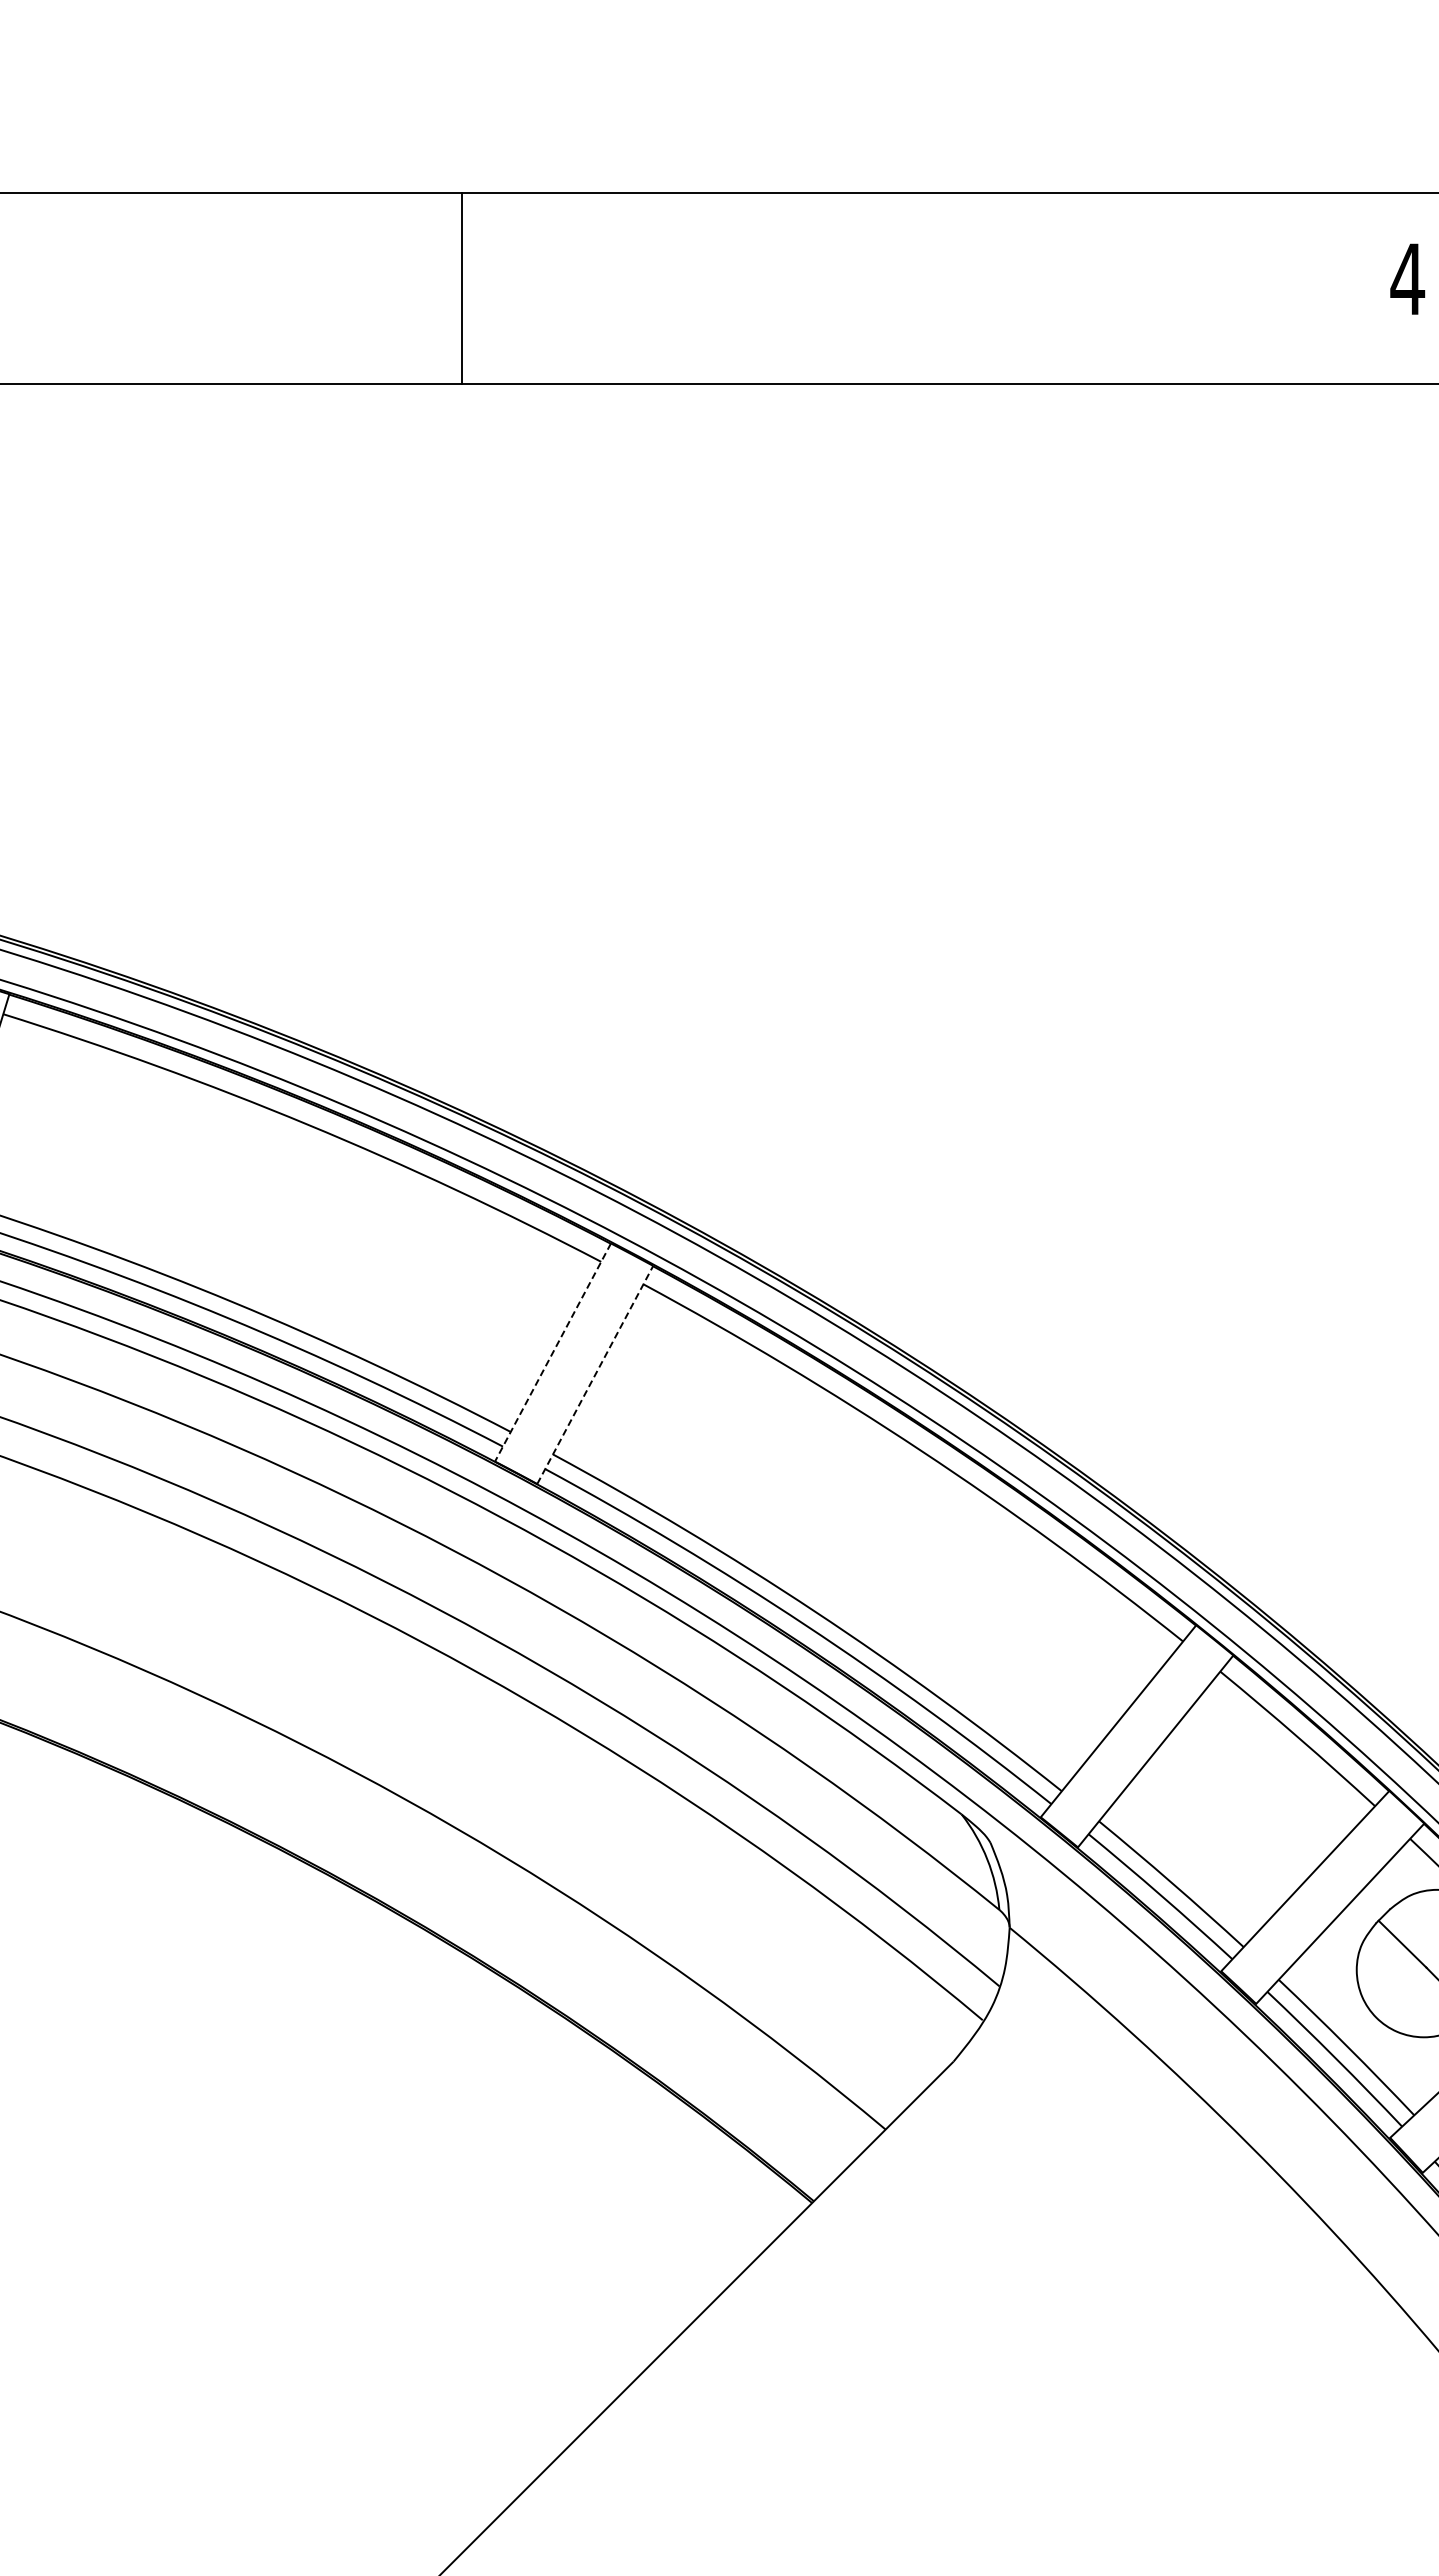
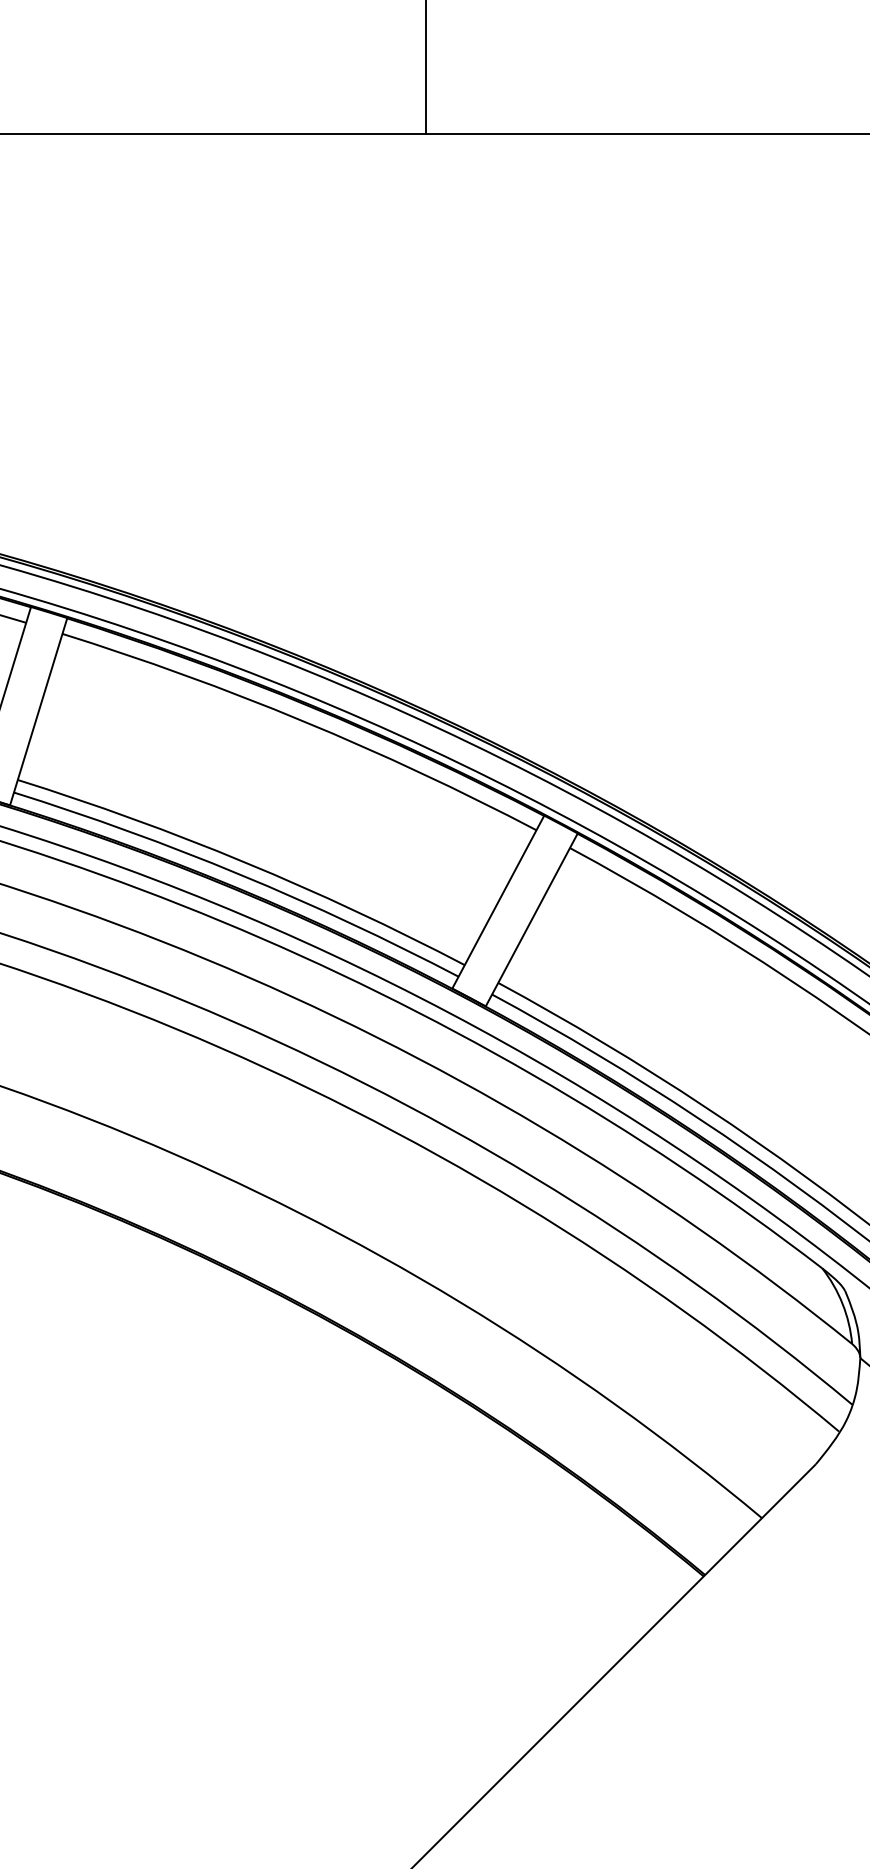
line: (552, 1352) -> (497, 902), dashed -> solid
line: (595, 1374) -> (531, 919), dashed -> solid

